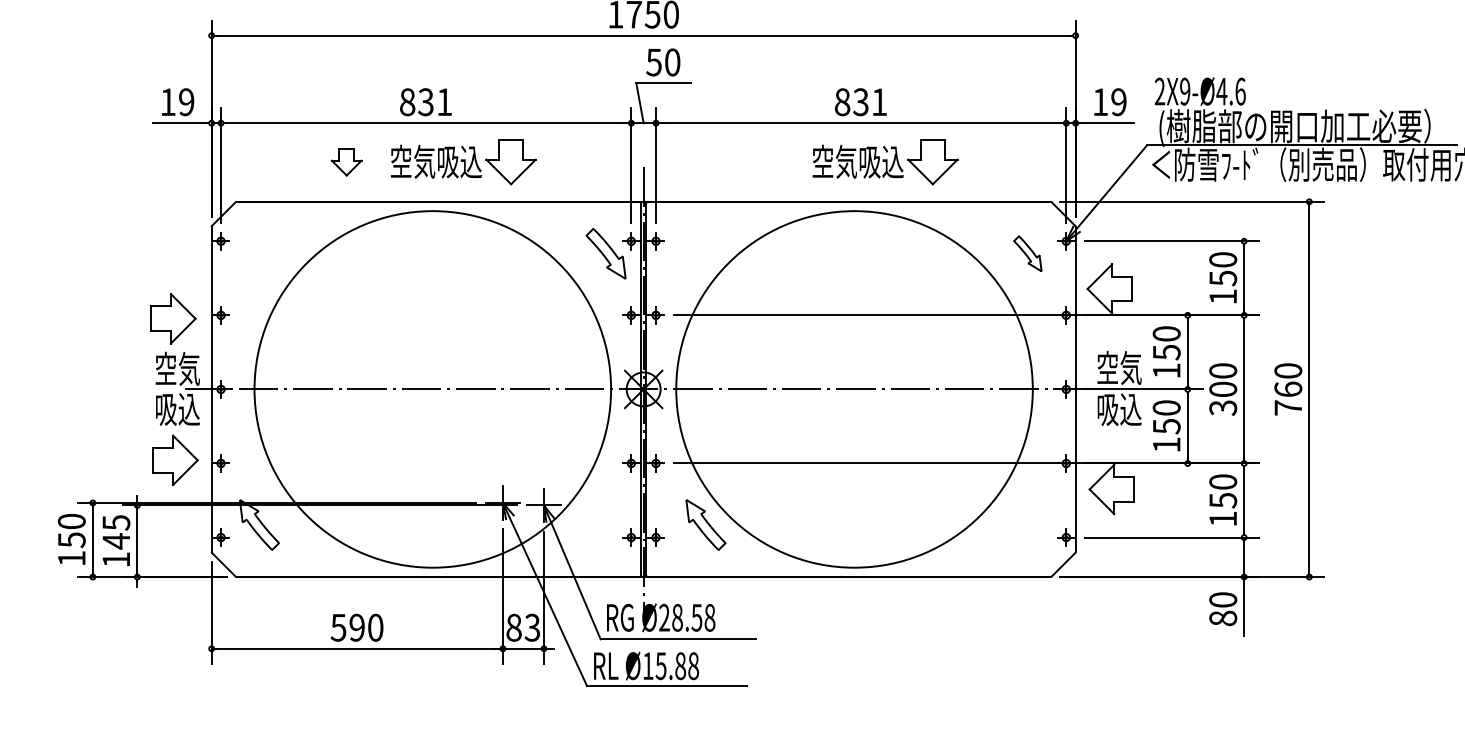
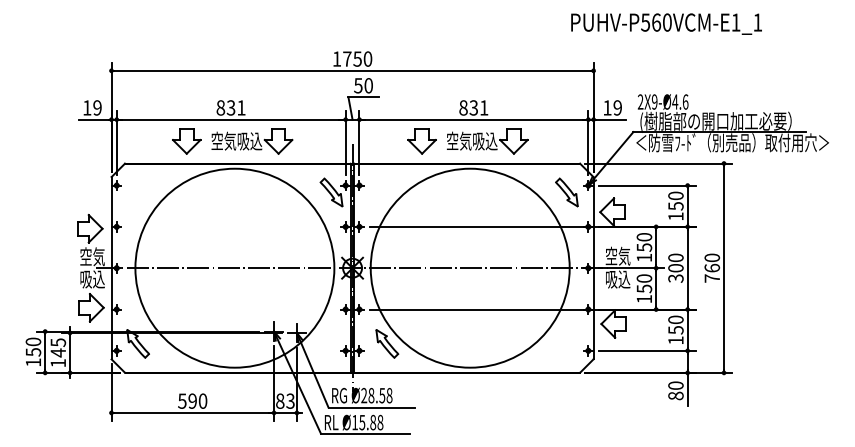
part: (346, 162) -> (186, 141), size x1.67
part: (767, 162) -> (421, 141), added
part: (1027, 253) -> (566, 192), size x1.43

